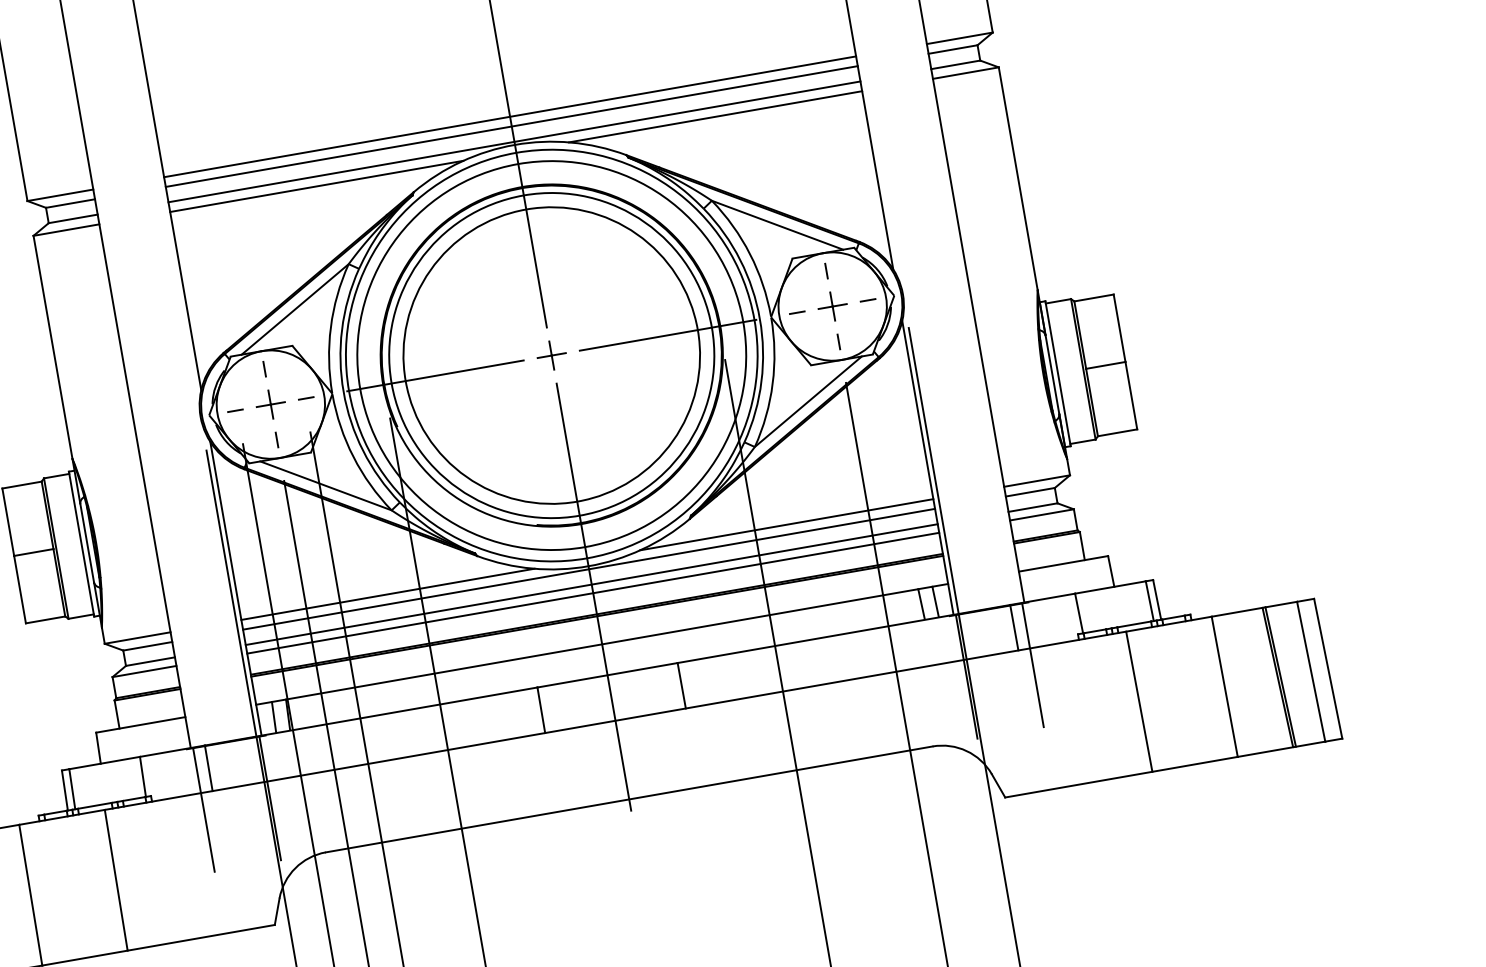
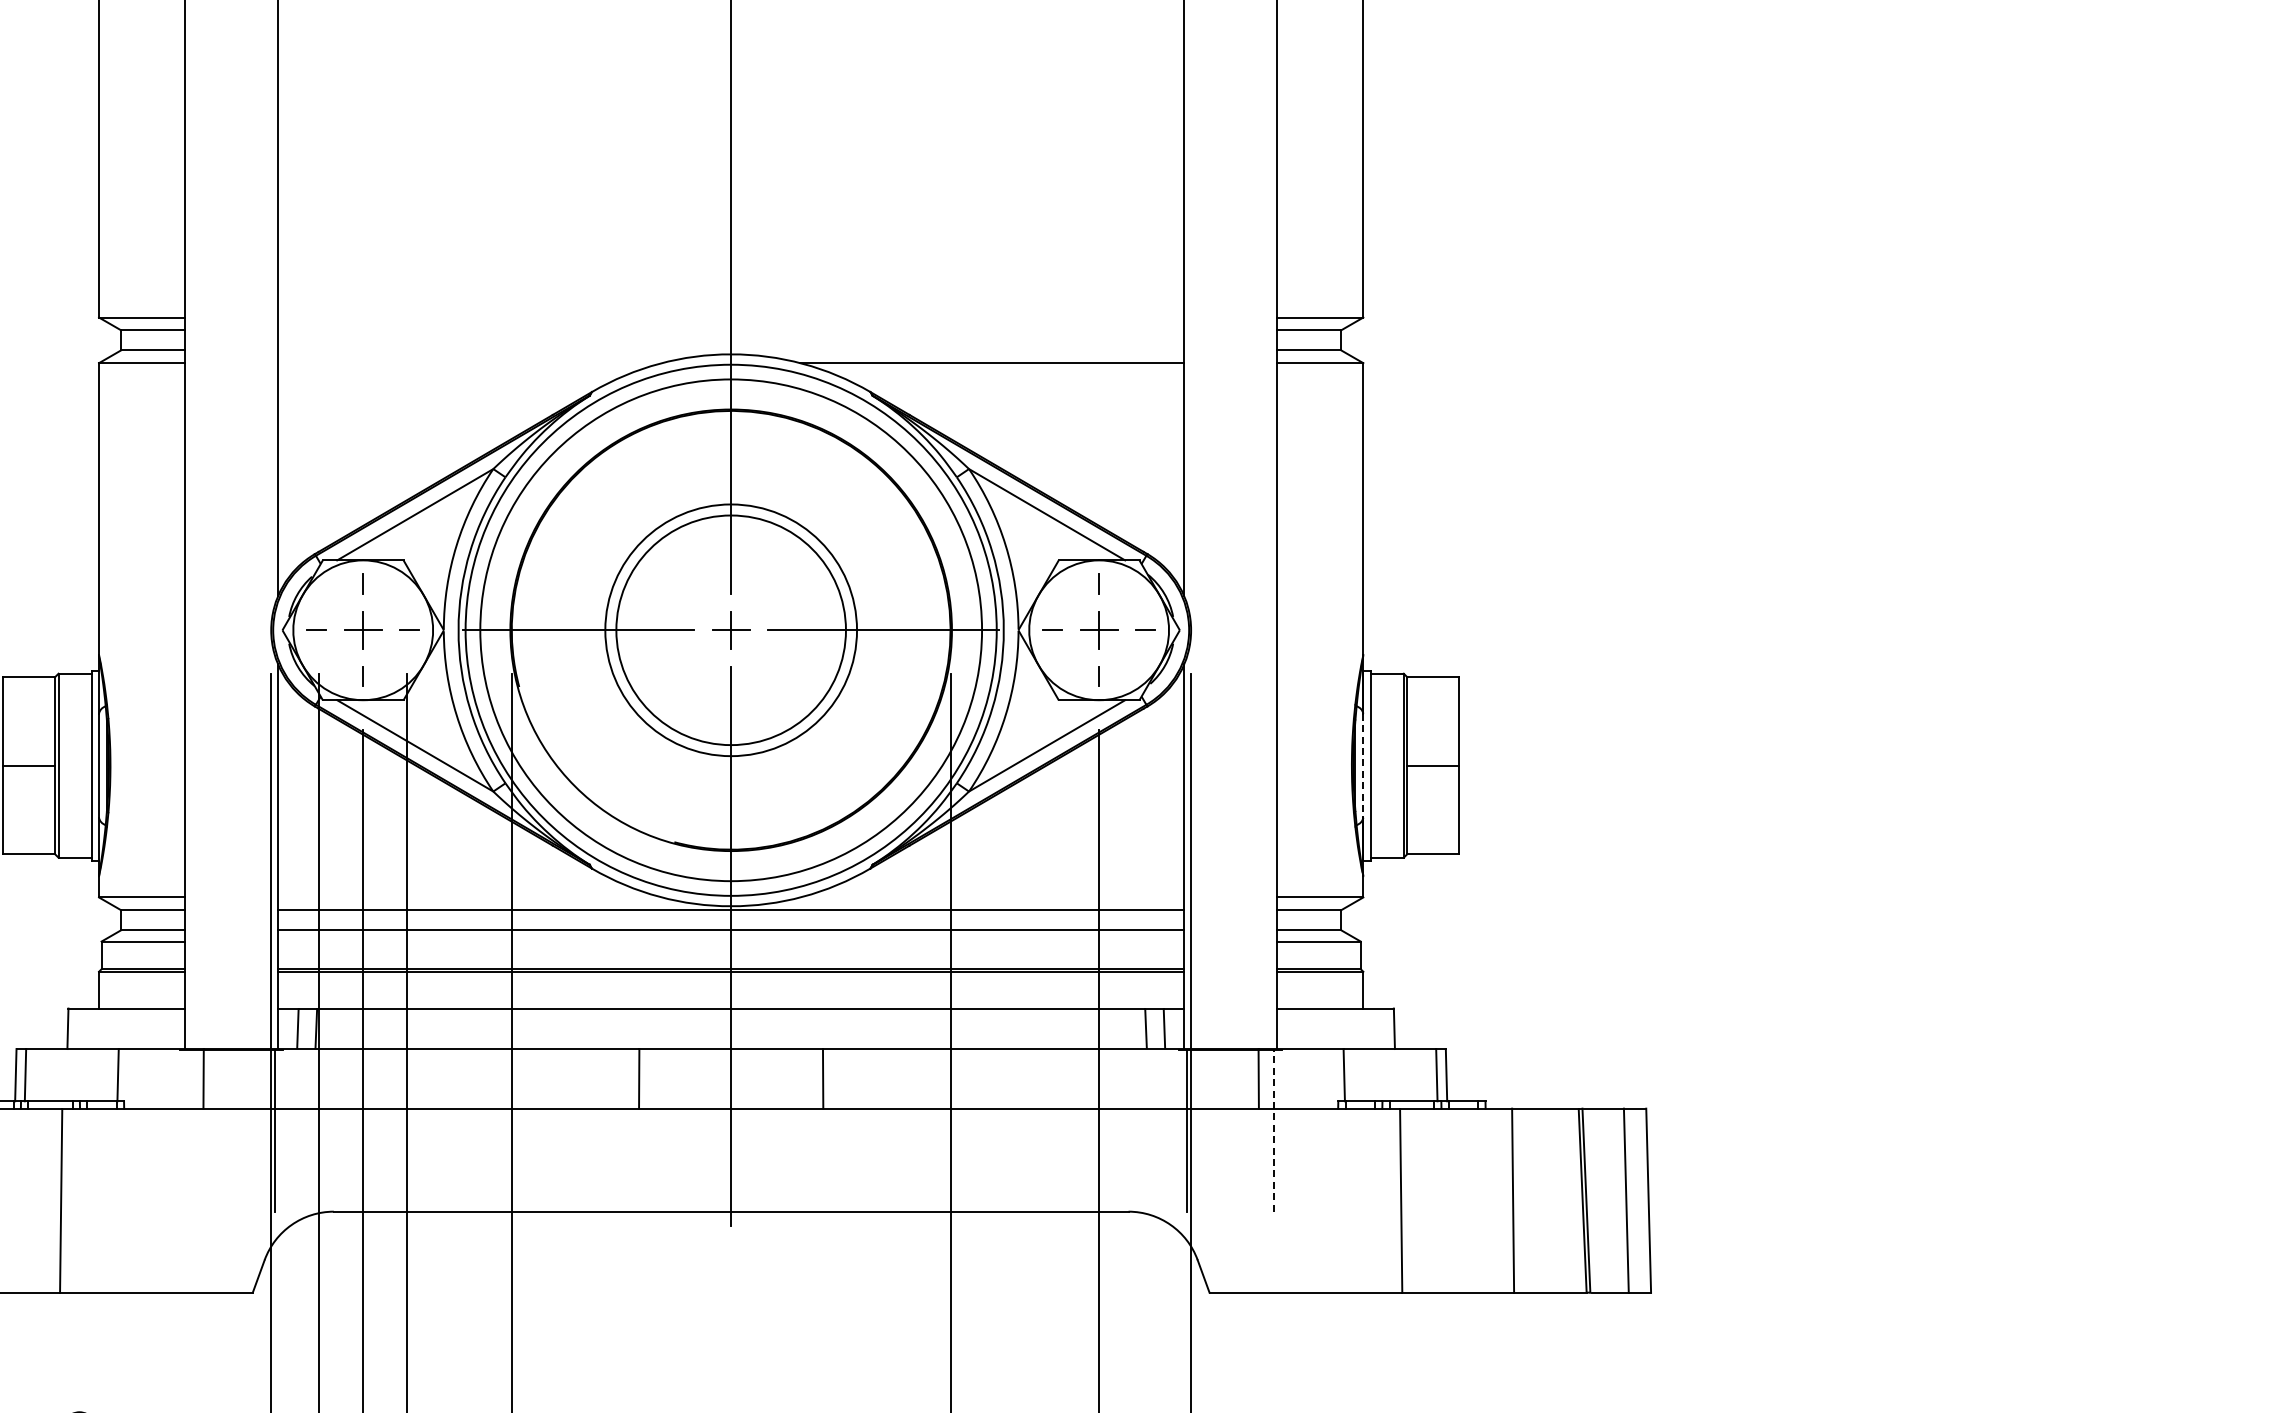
line: (509, 116) -> (730, 317), removed
line: (511, 126) -> (730, 330), removed
line: (513, 142) -> (730, 350), removed
line: (316, 186) -> (469, 363), removed
circle: (551, 355) -> (730, 629), size x0.6
circle: (551, 355) -> (730, 630), size x0.6
line: (1052, 374) -> (1363, 765), solid -> dashed
line: (786, 524) -> (992, 897), removed
line: (592, 593) -> (730, 941), removed
line: (387, 594) -> (469, 897), removed
line: (1033, 665) -> (1274, 1130), solid -> dashed
line: (204, 809) -> (188, 1130), removed

